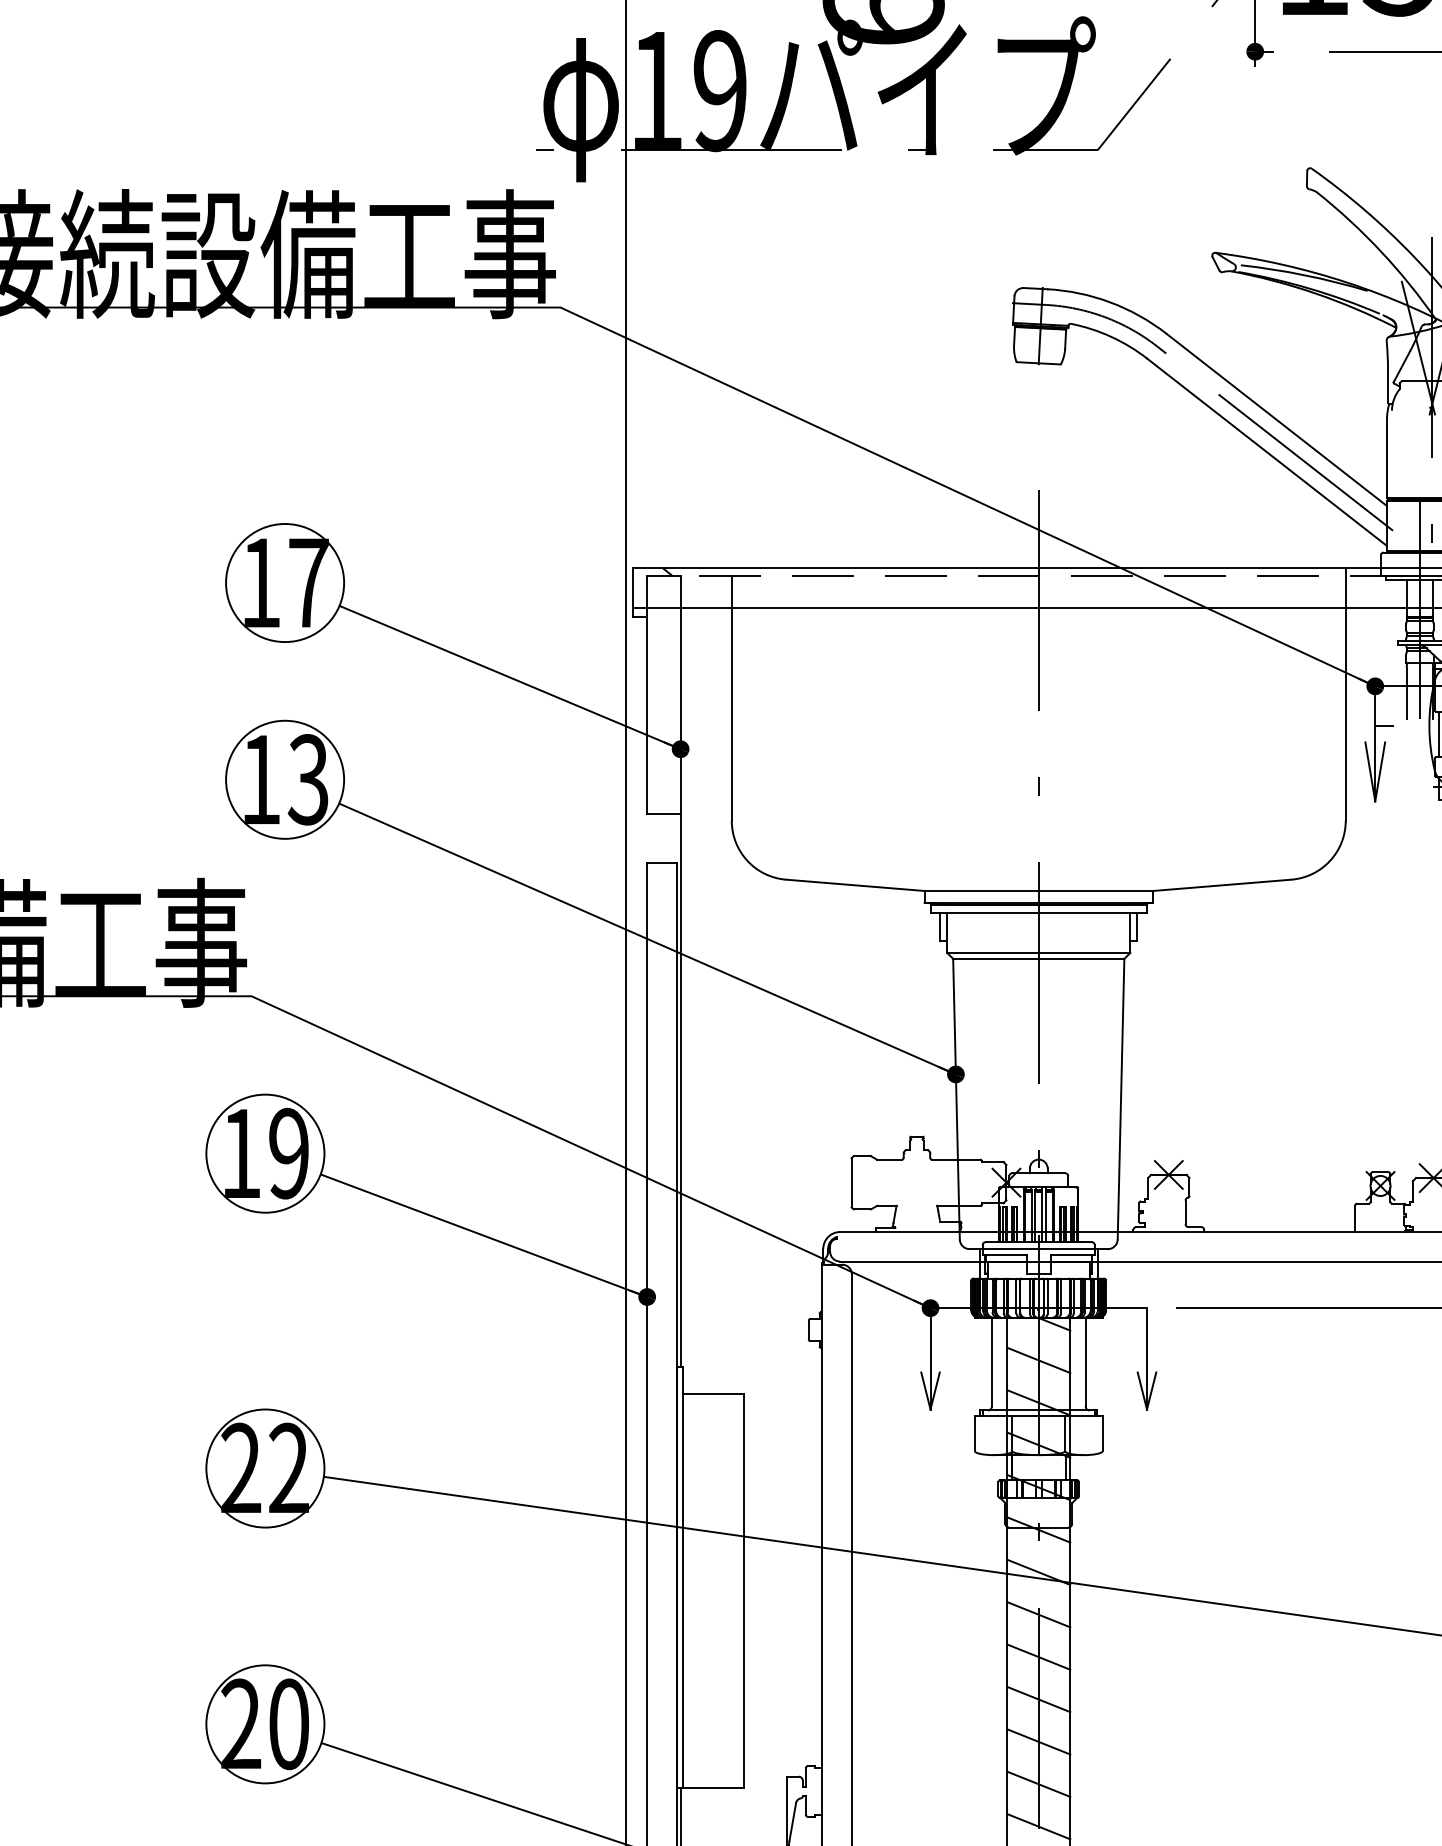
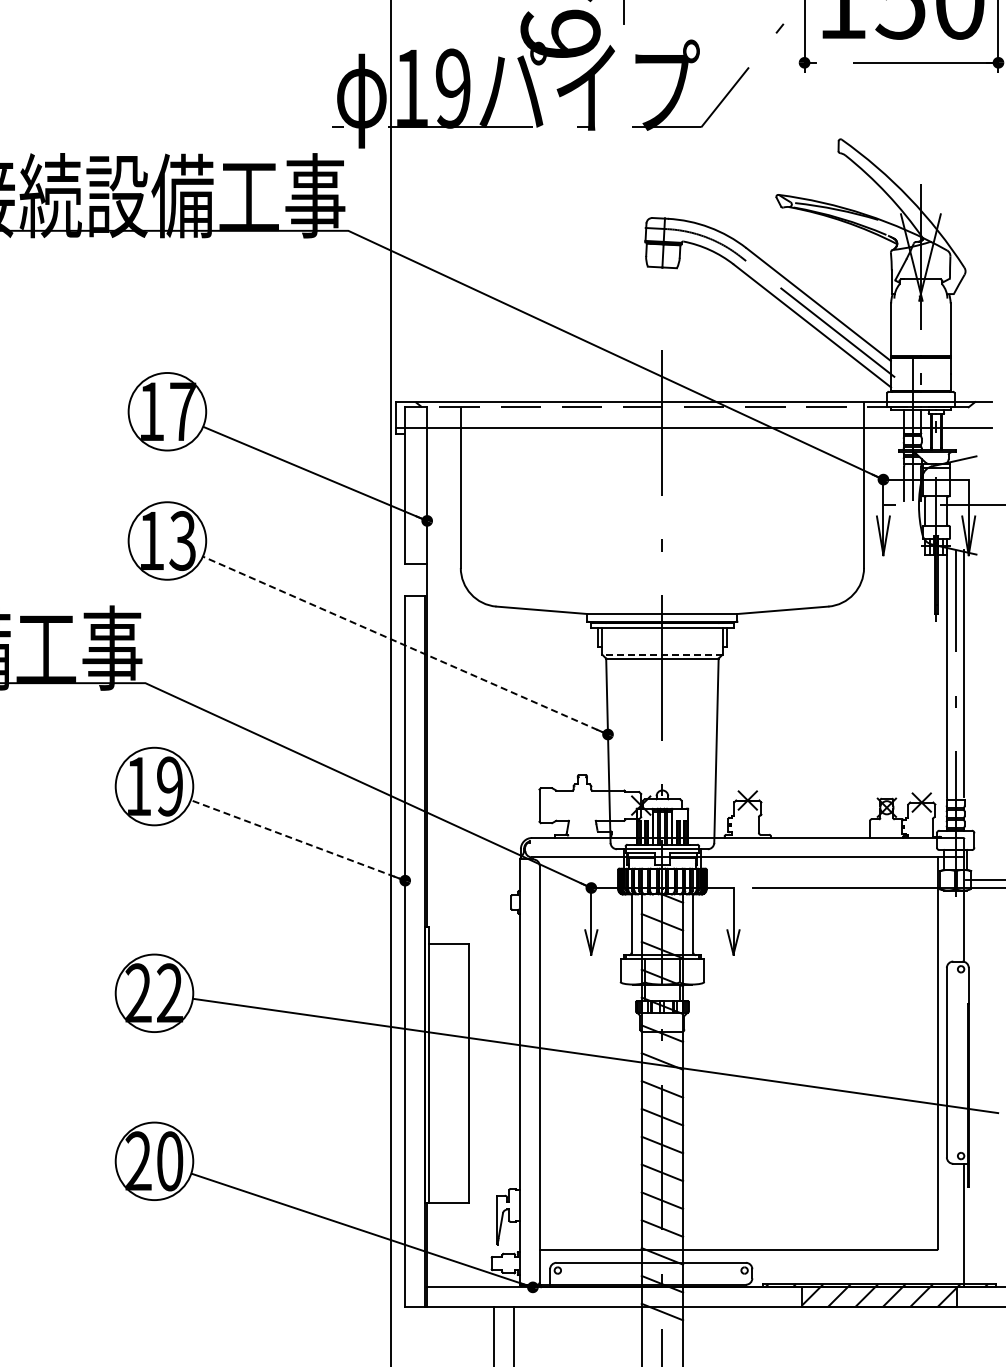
line: (647, 938) -> (405, 645), solid -> dashed
line: (1037, 952) -> (661, 654), solid -> dashed
line: (484, 1235) -> (298, 840), solid -> dashed

